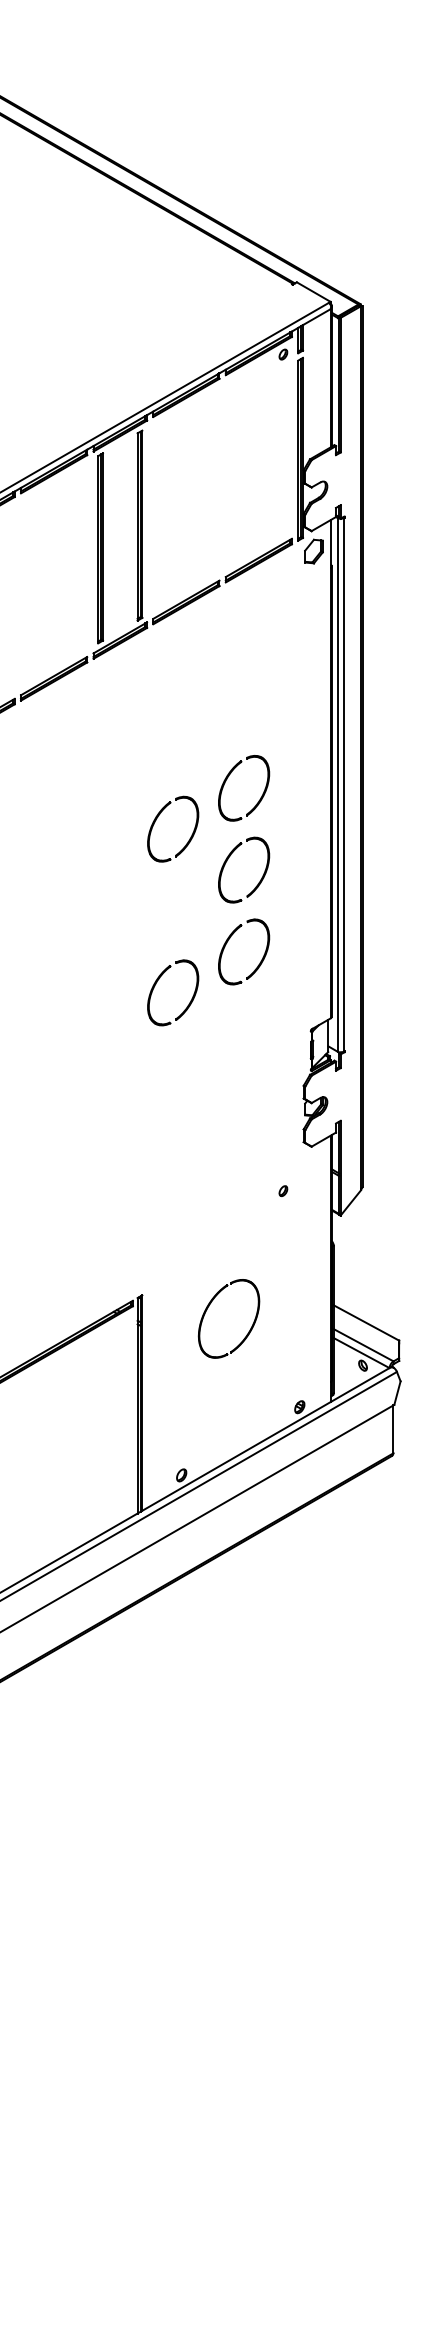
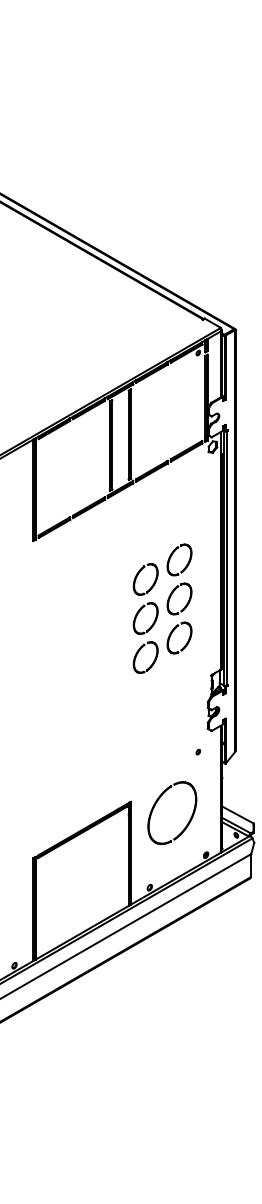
part: (157, 902) -> (138, 614), added
part: (229, 1317) -> (172, 812), size x1.67

